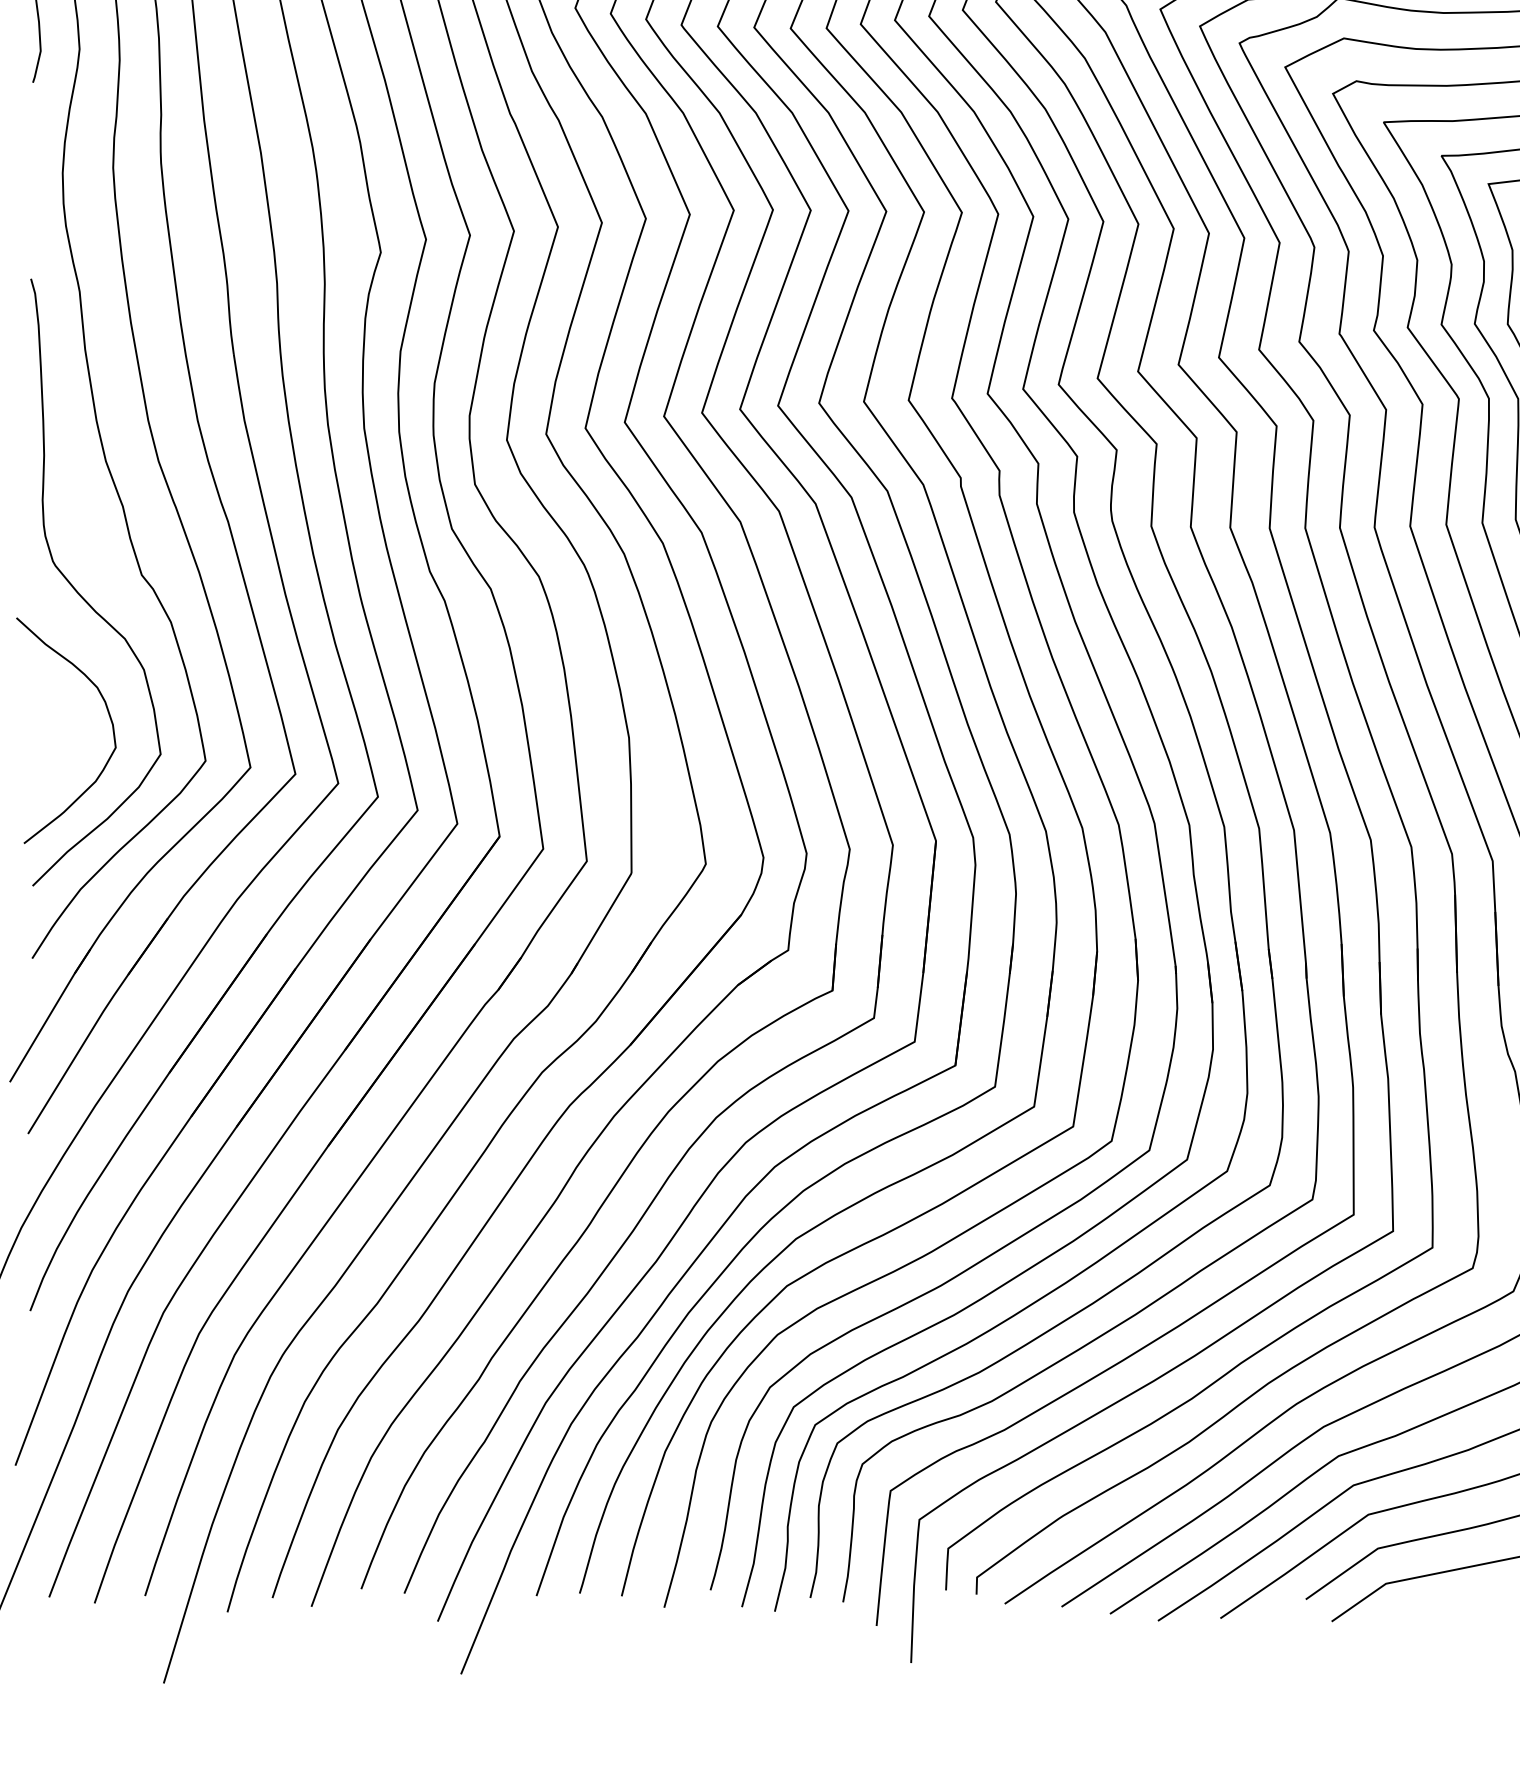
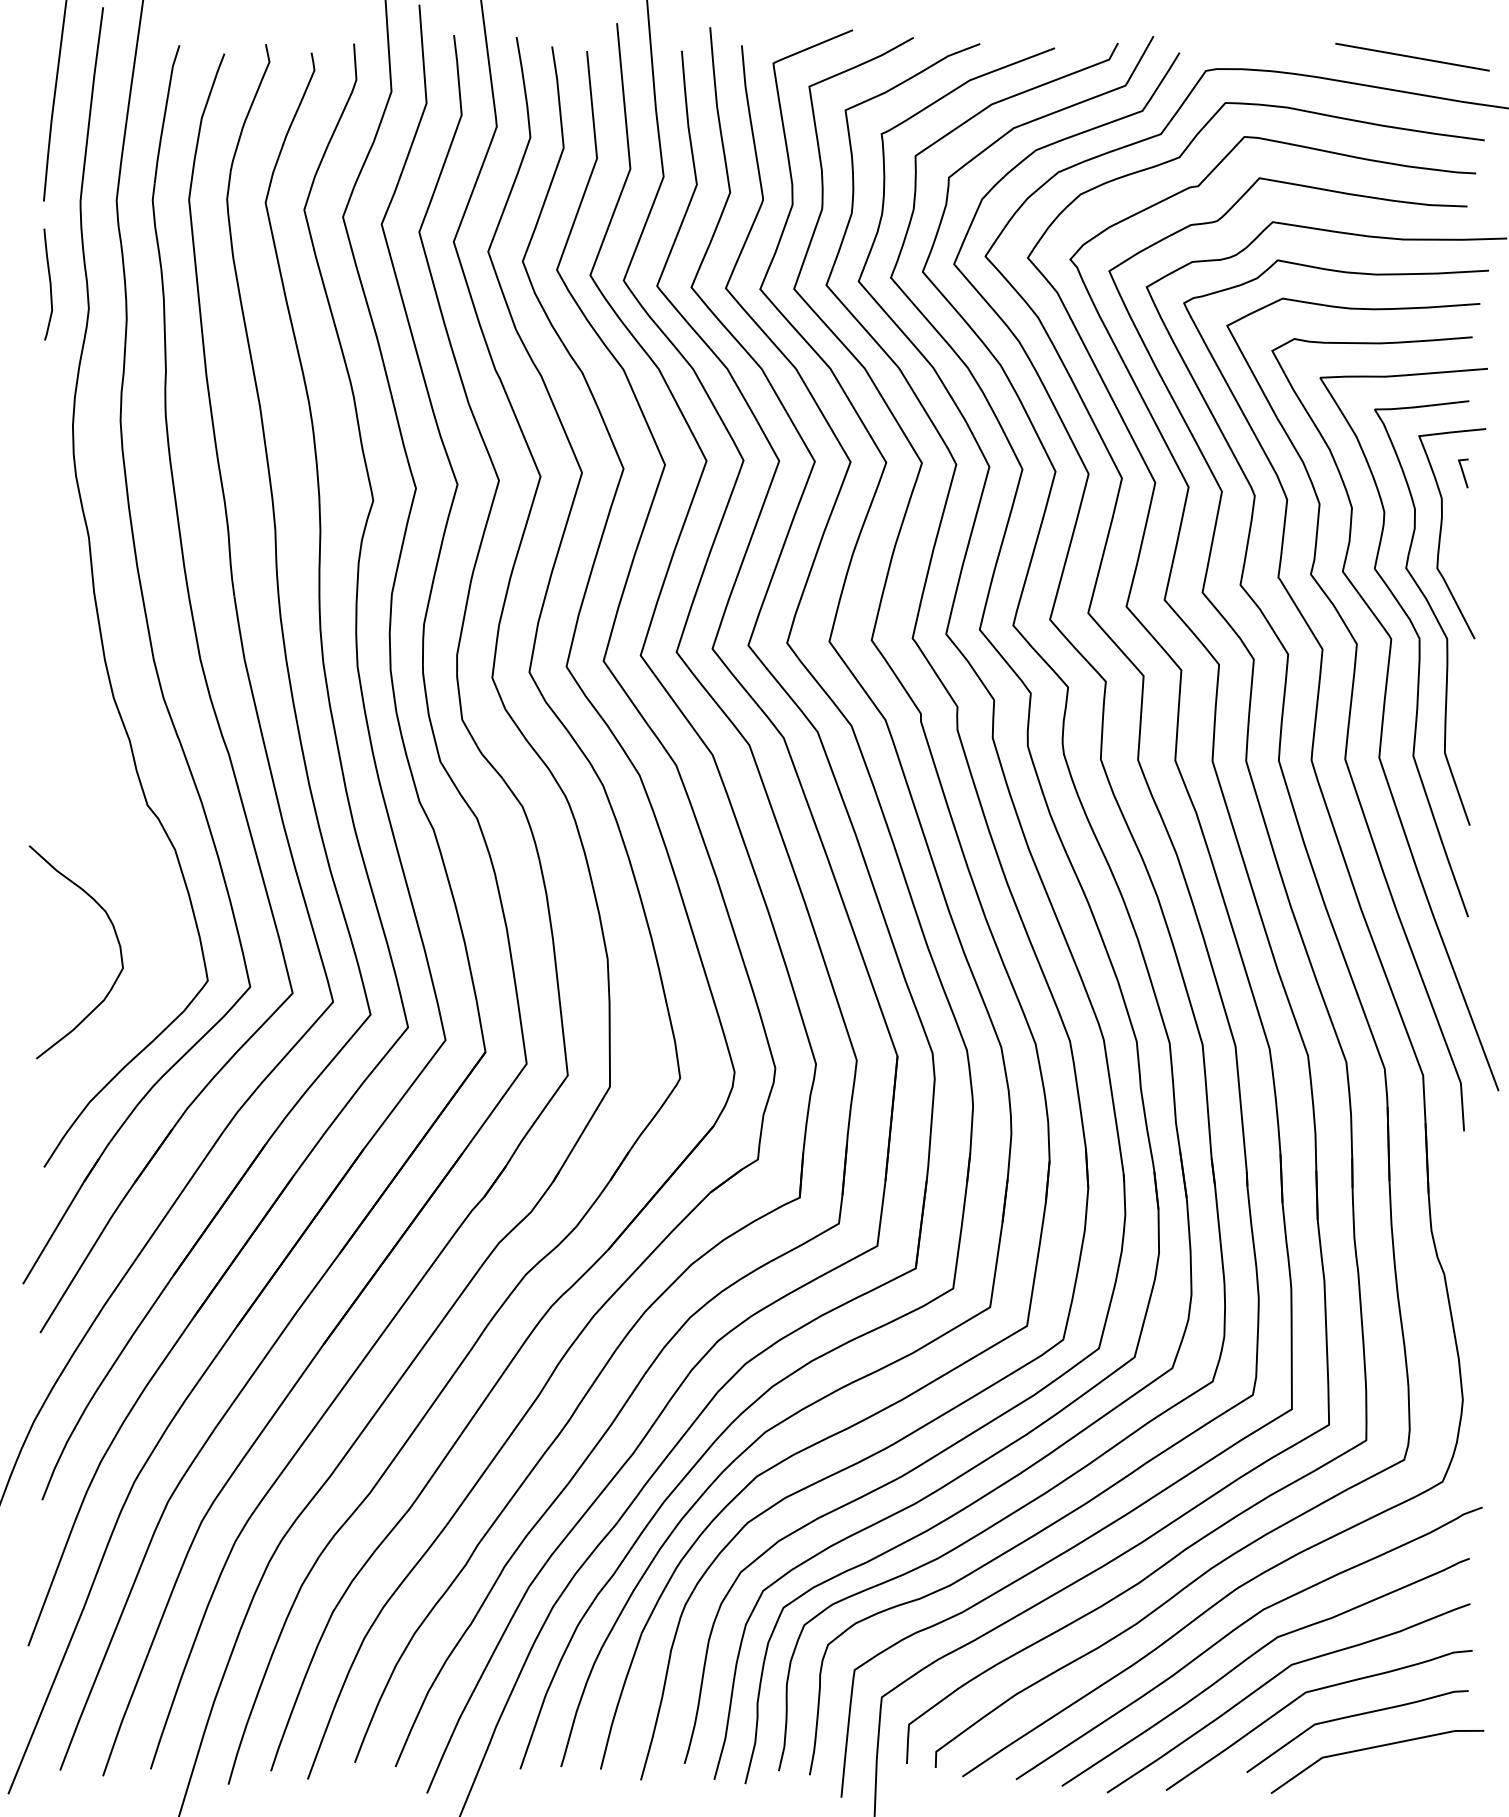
curve: (82, 596) -> (91, 825), removed

